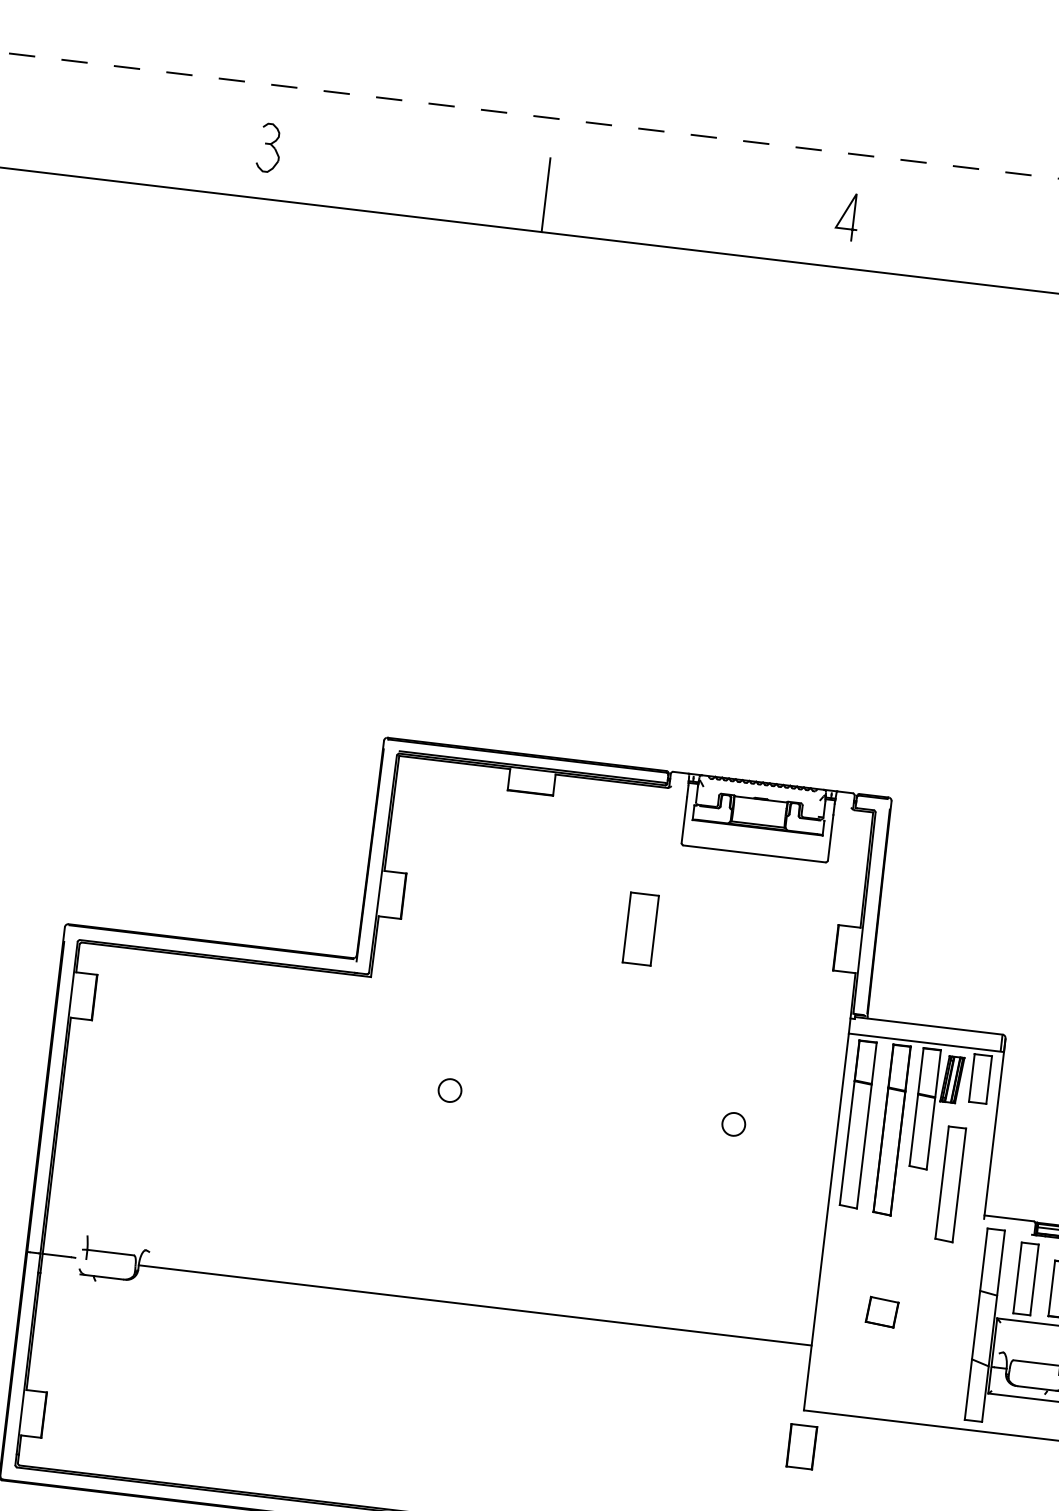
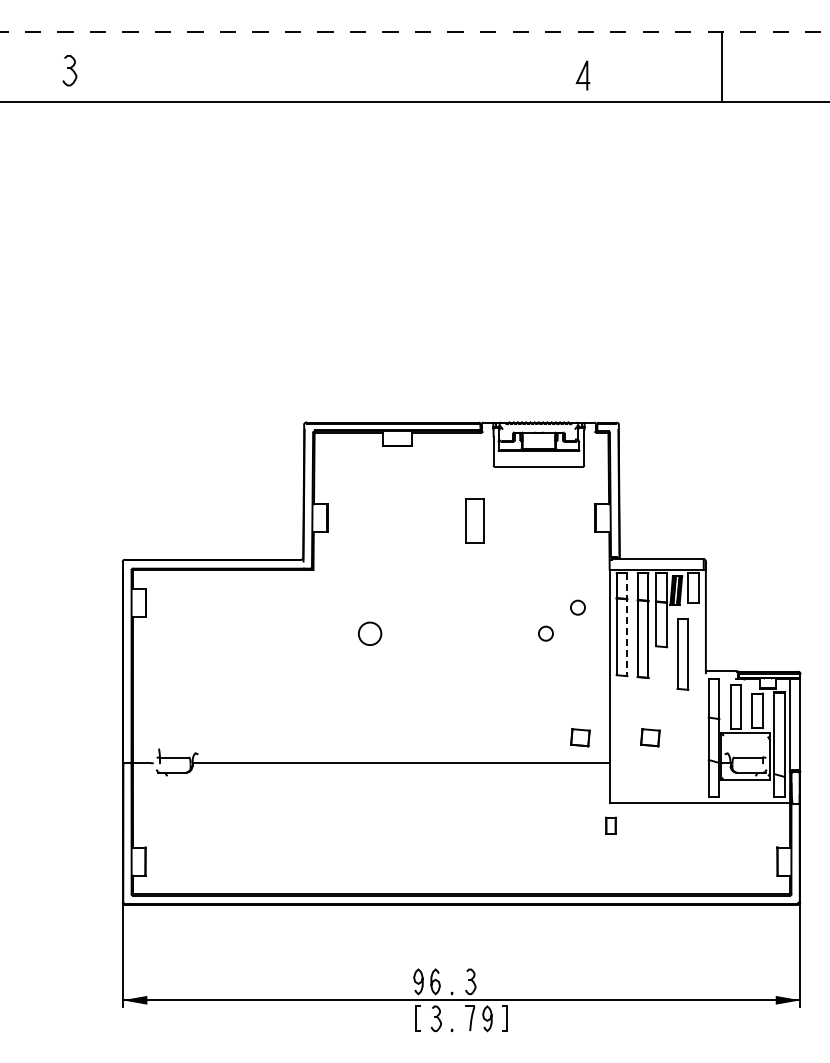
part: (268, 147) -> (69, 70), moved
line: (546, 195) -> (363, 79), removed
line: (844, 216) -> (581, 75), moved
circle: (789, 1088) -> (577, 607), added
circle: (449, 1090) -> (369, 633), size x1.6
line: (866, 1126) -> (627, 625), solid -> dashed
part: (769, 1298) -> (580, 737), added
part: (800, 1446) -> (610, 825), size x0.6

